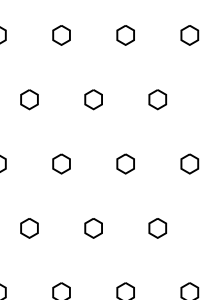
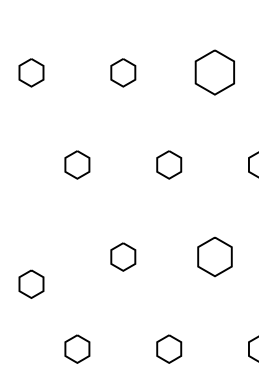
part: (157, 99) -> (214, 72), size x1.6
part: (29, 228) -> (31, 284), moved
part: (157, 228) -> (214, 257), size x1.4

